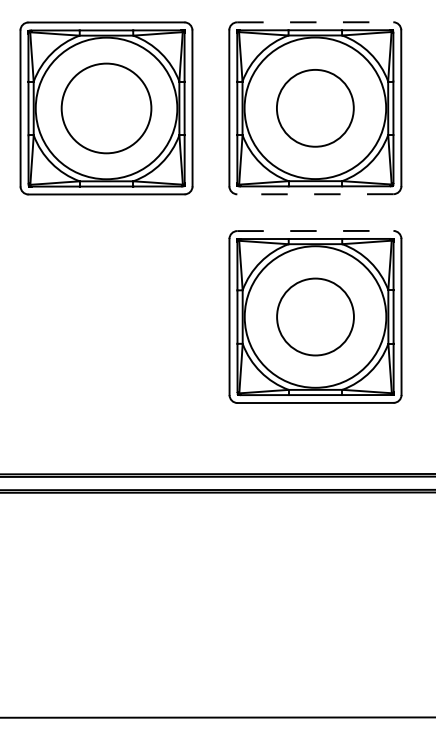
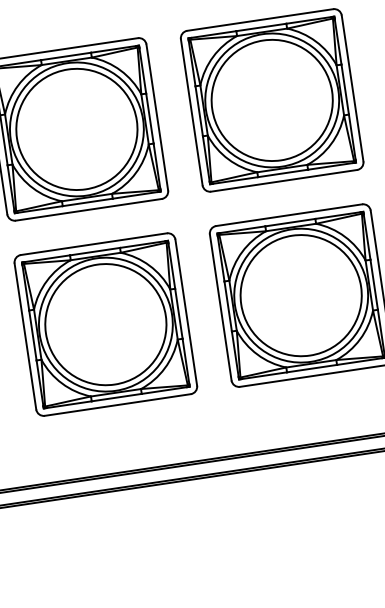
line: (315, 22) -> (260, 20), dashed -> solid
circle: (106, 108) -> (76, 129), size x1.43
circle: (315, 108) -> (272, 100), size x1.67
line: (314, 194) -> (283, 181), dashed -> solid
line: (315, 231) -> (289, 215), dashed -> solid
circle: (315, 316) -> (301, 295), size x1.67
part: (106, 317) -> (105, 324), added

